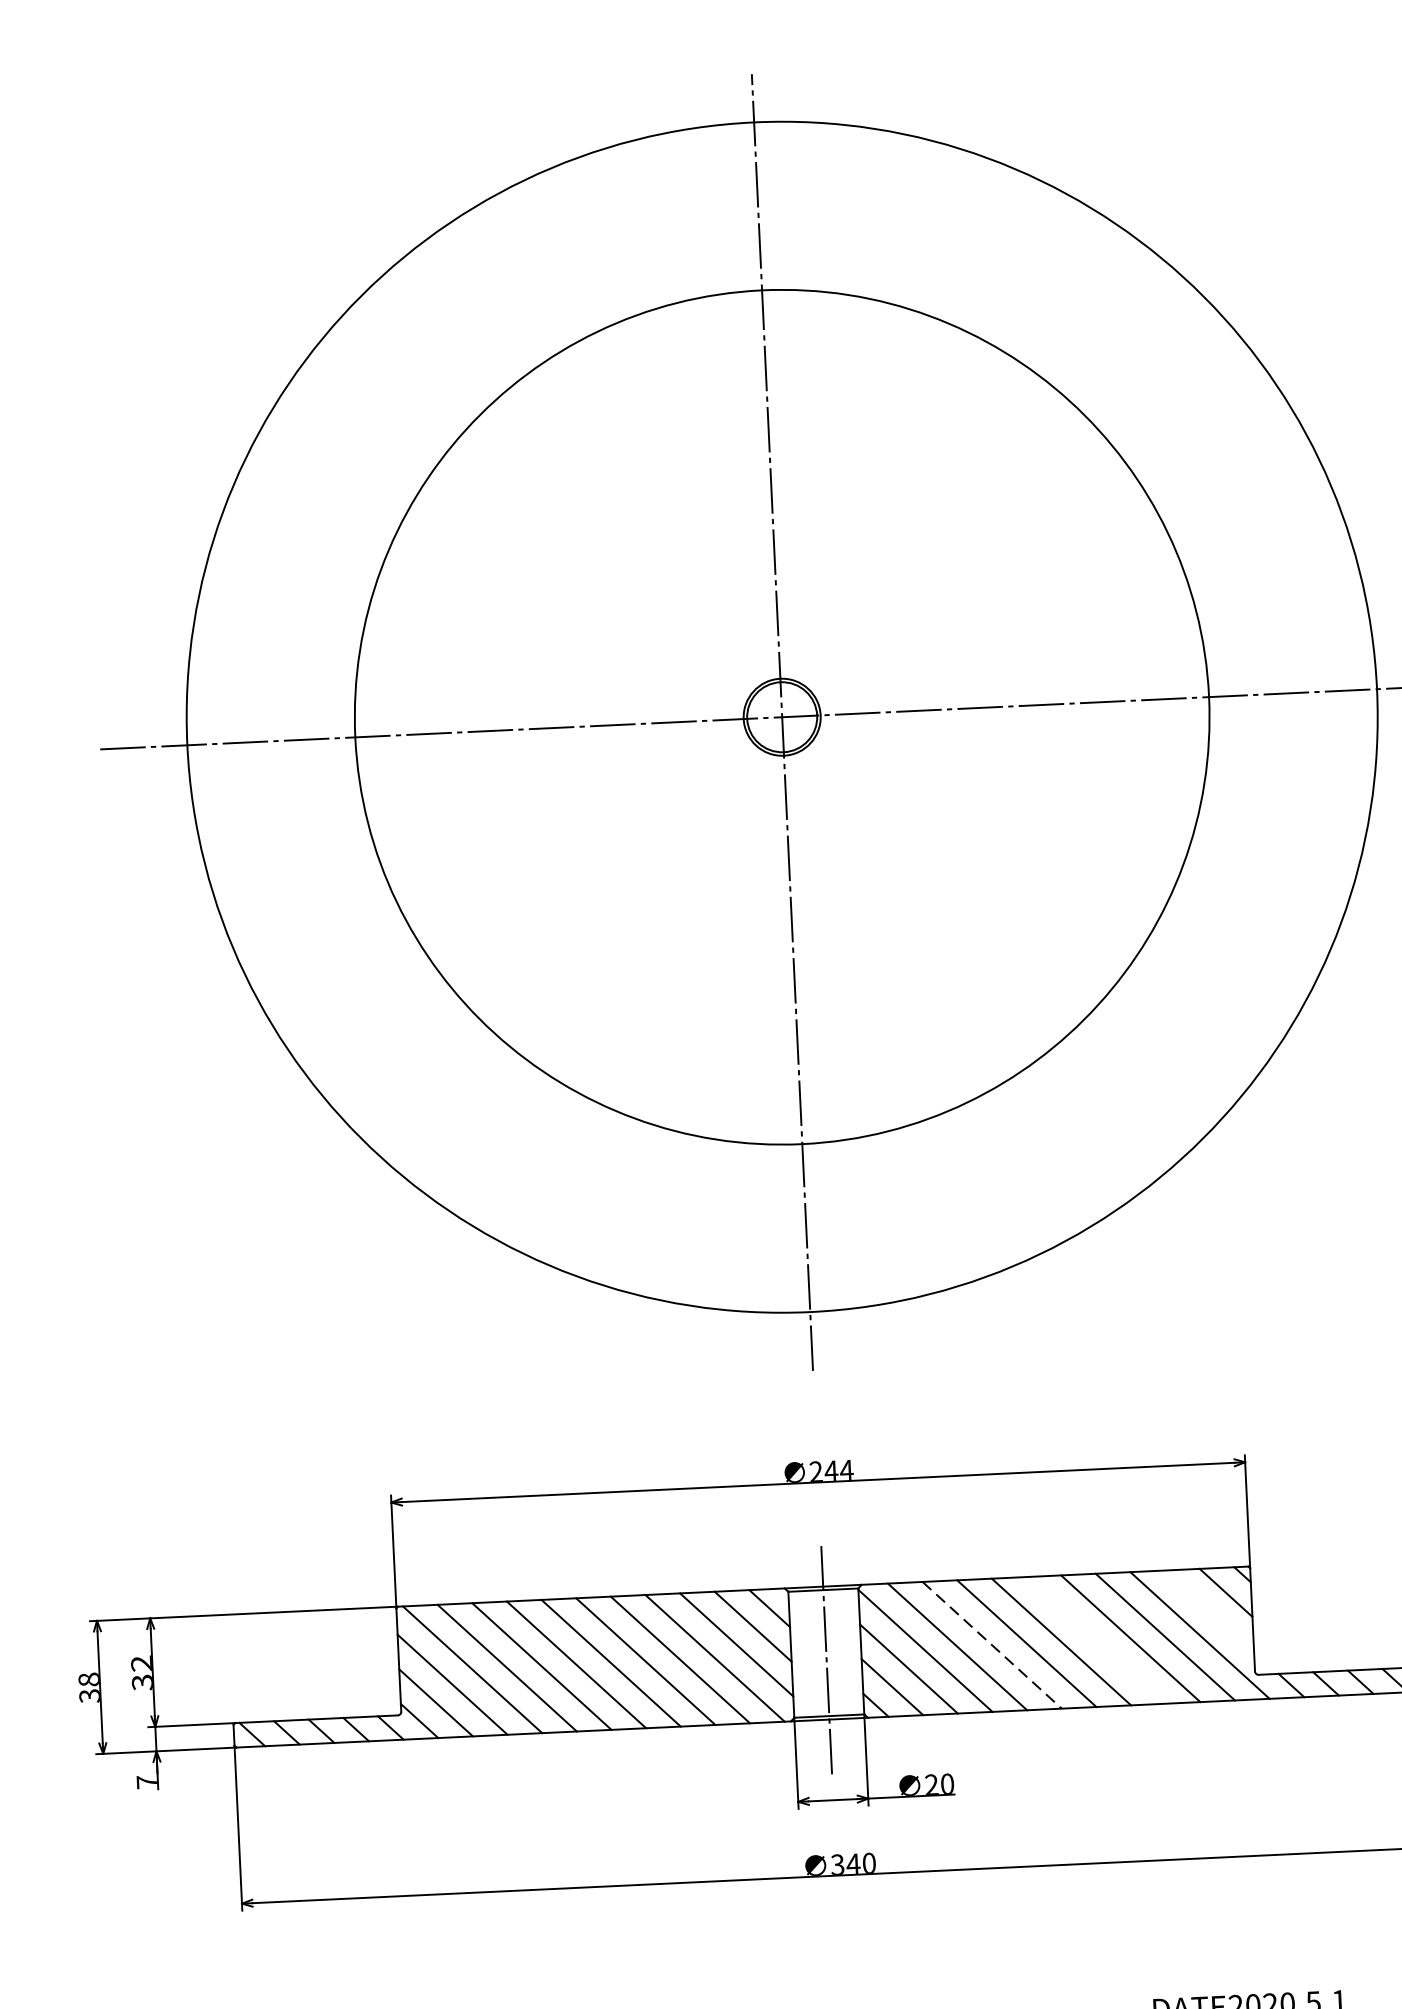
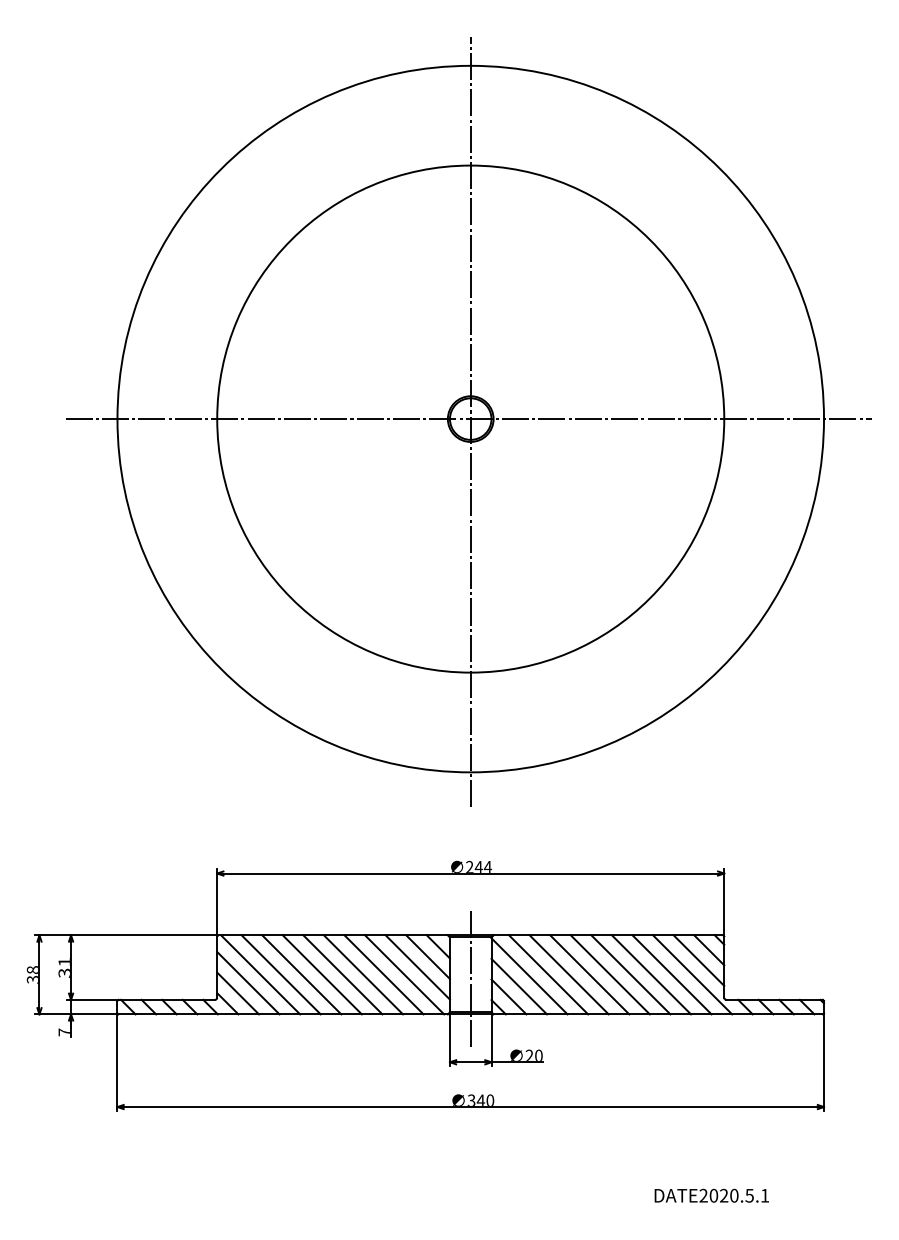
line: (1208, 1610) -> (698, 960), added
line: (1095, 1639) -> (630, 974), added
line: (992, 1644) -> (569, 974), dashed -> solid
text: (139, 1664) -> (63, 962), 32 -> 31

